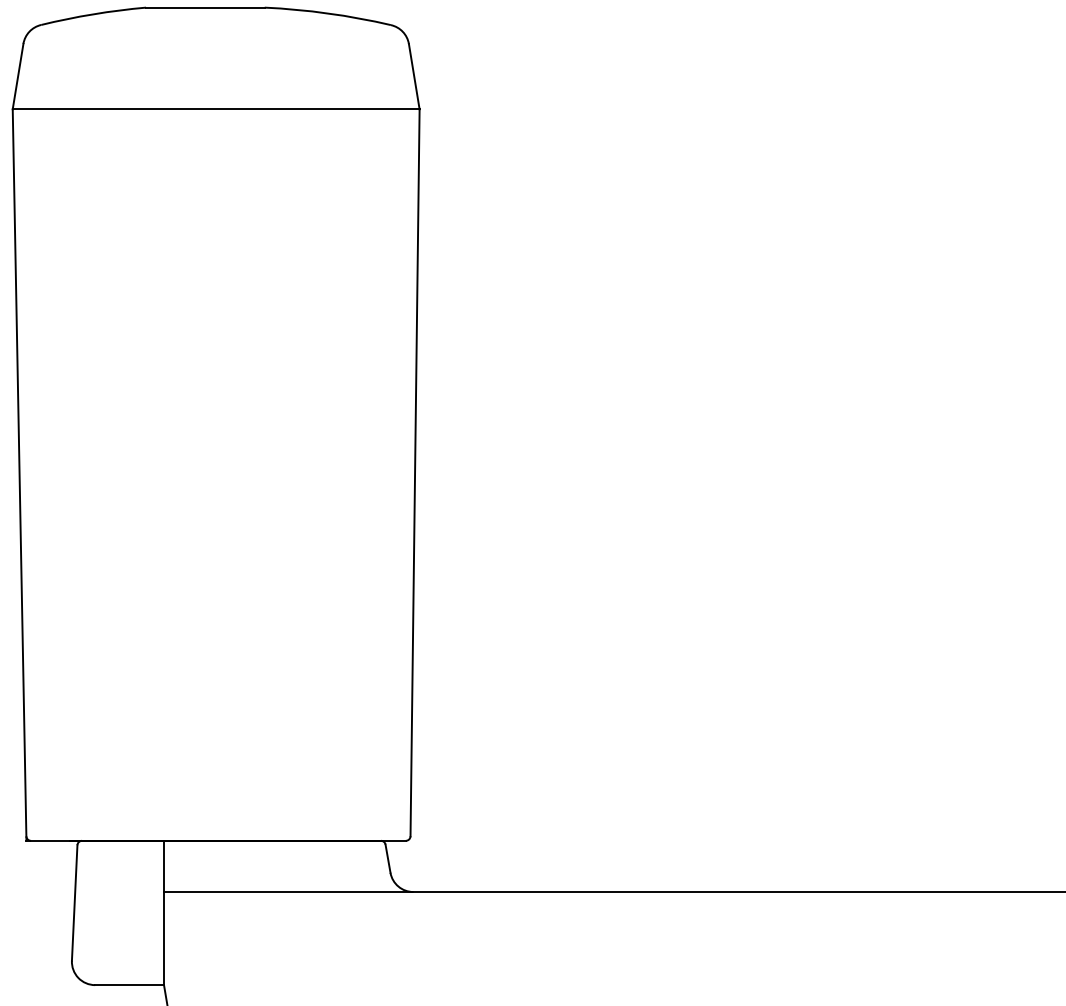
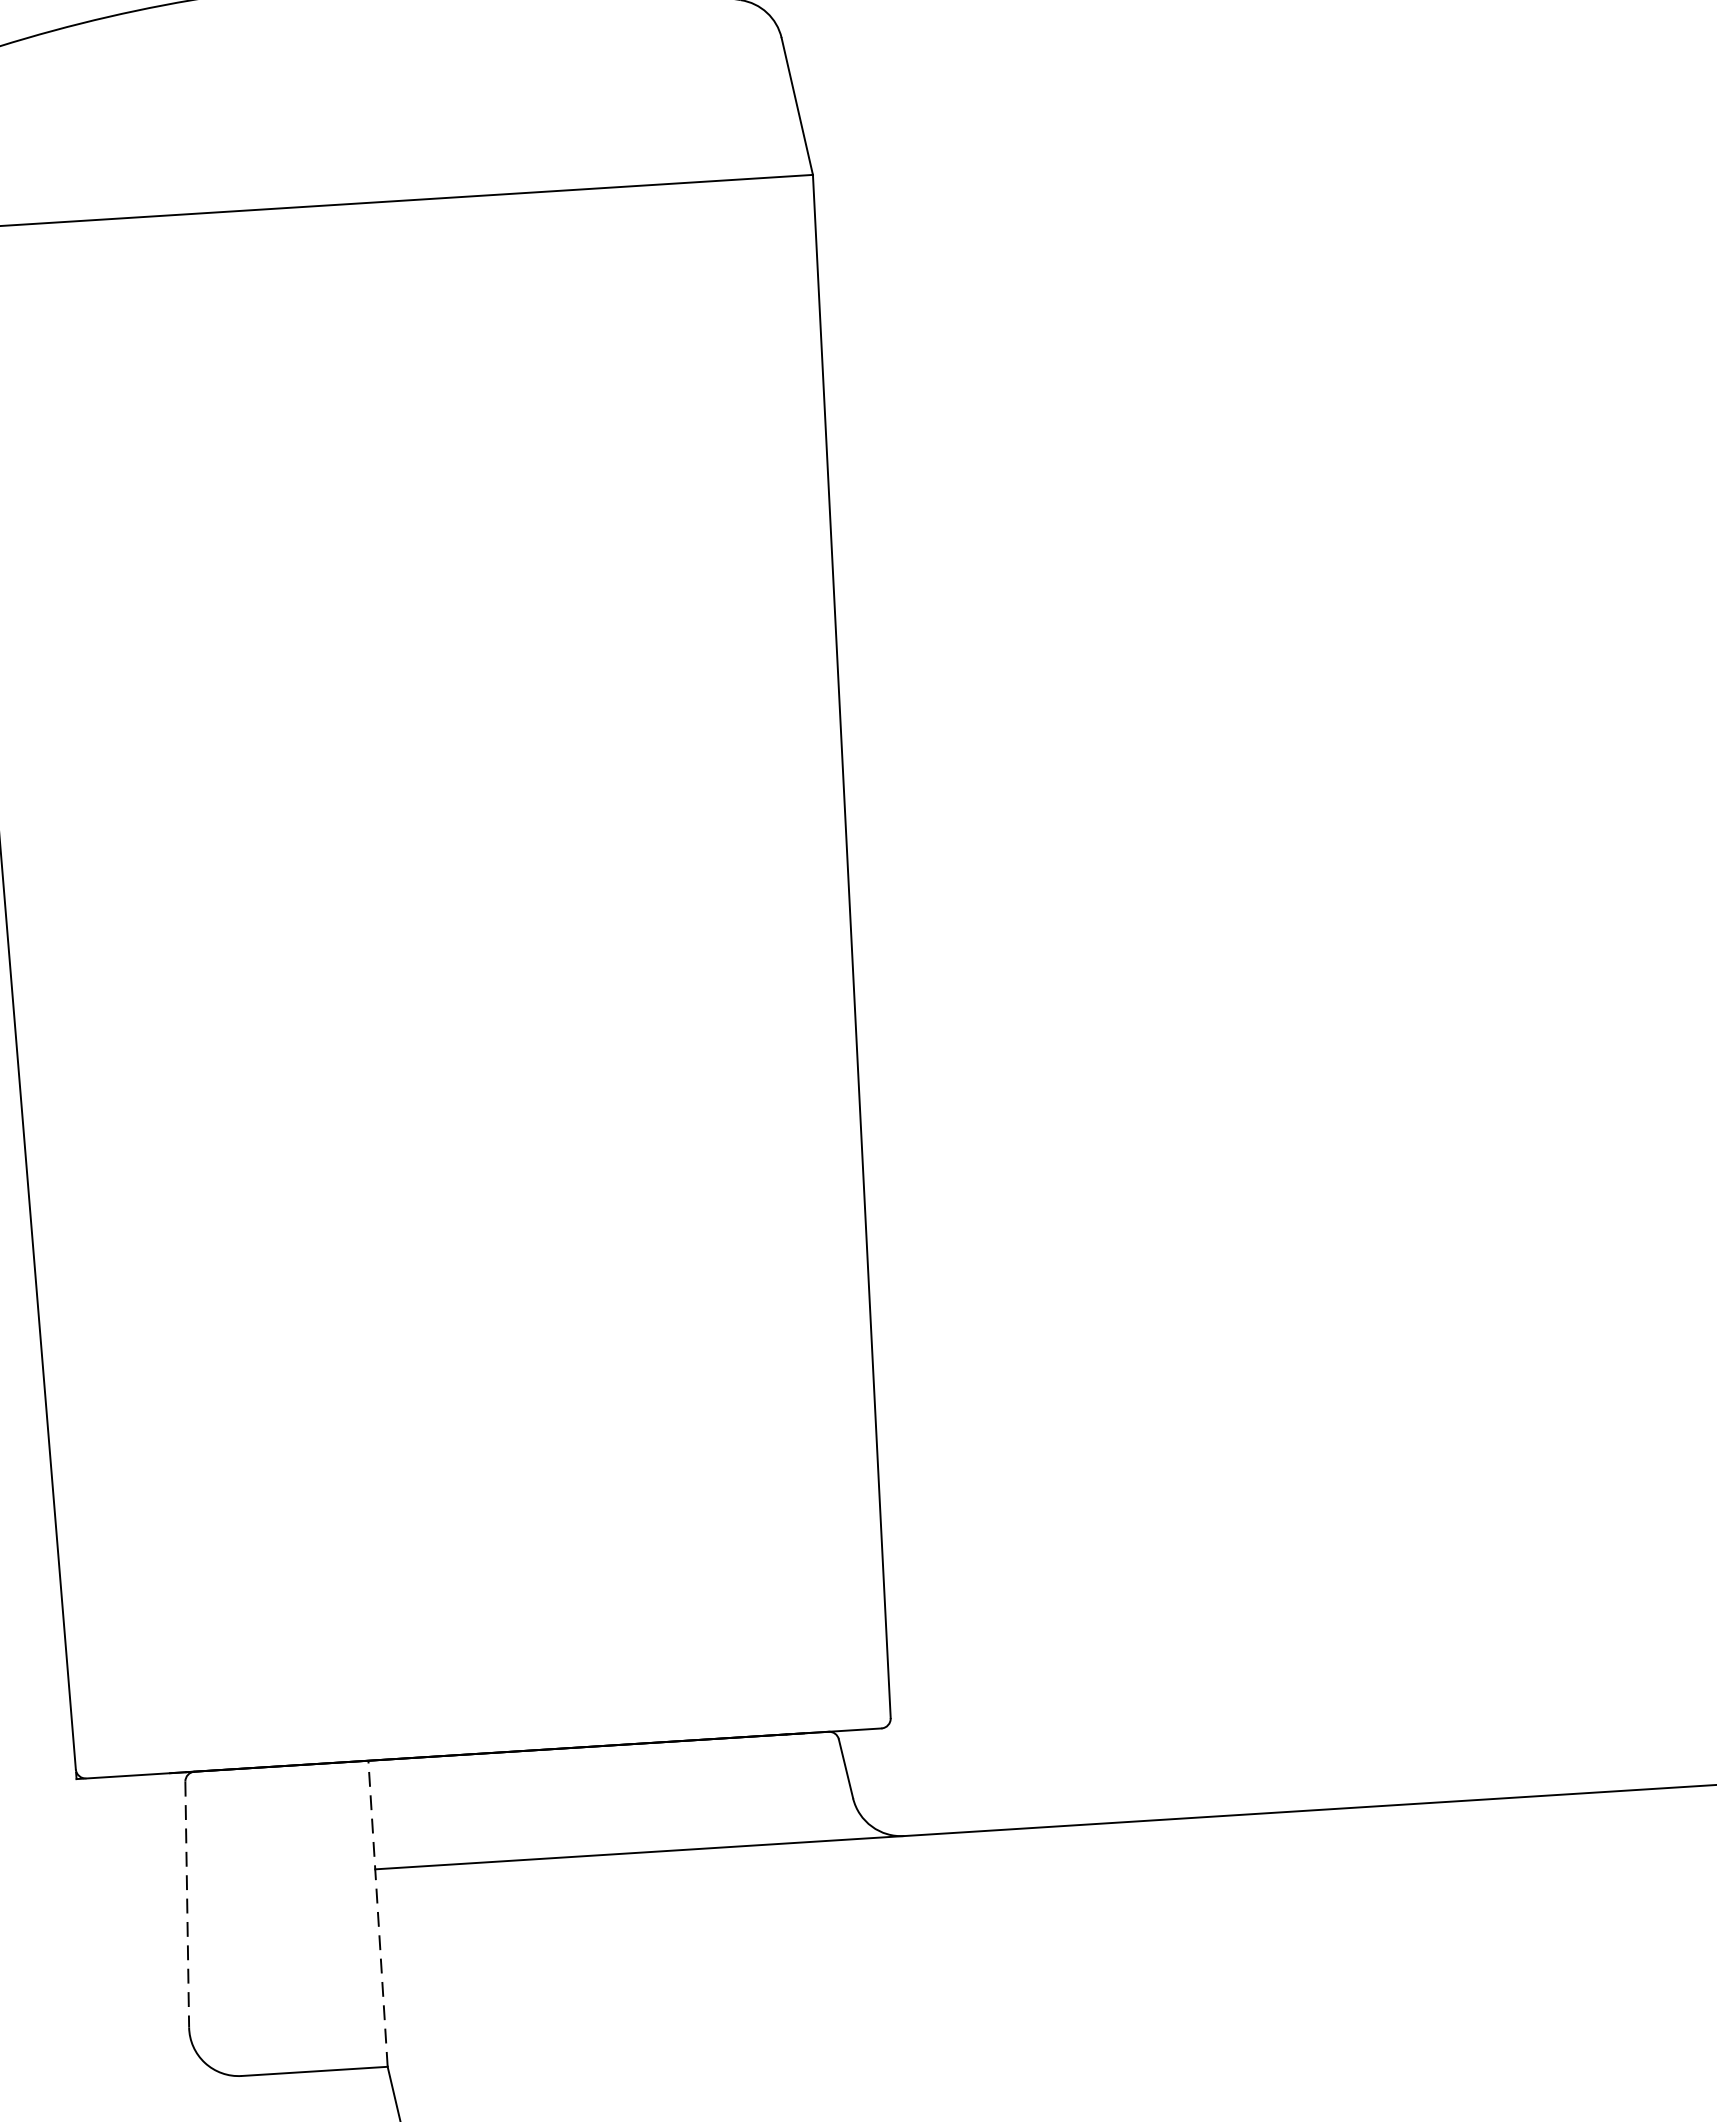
line: (74, 903) -> (186, 1905), solid -> dashed
line: (164, 912) -> (379, 1912), solid -> dashed

